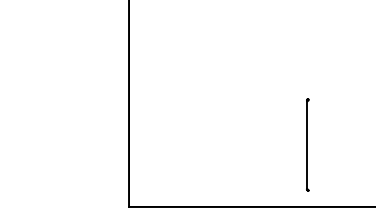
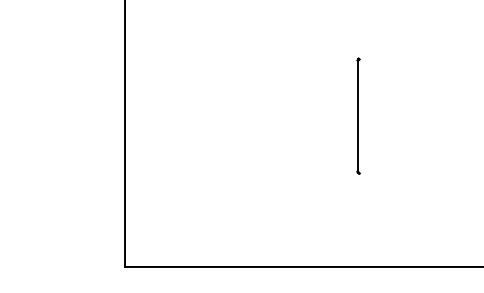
part: (307, 144) -> (358, 115), moved

